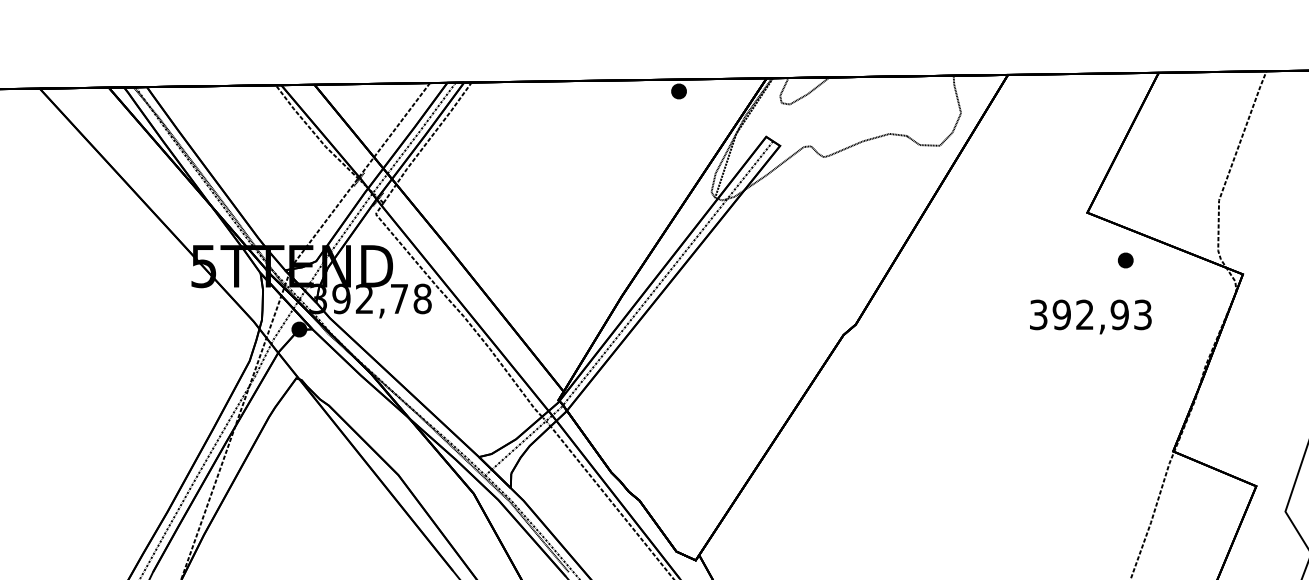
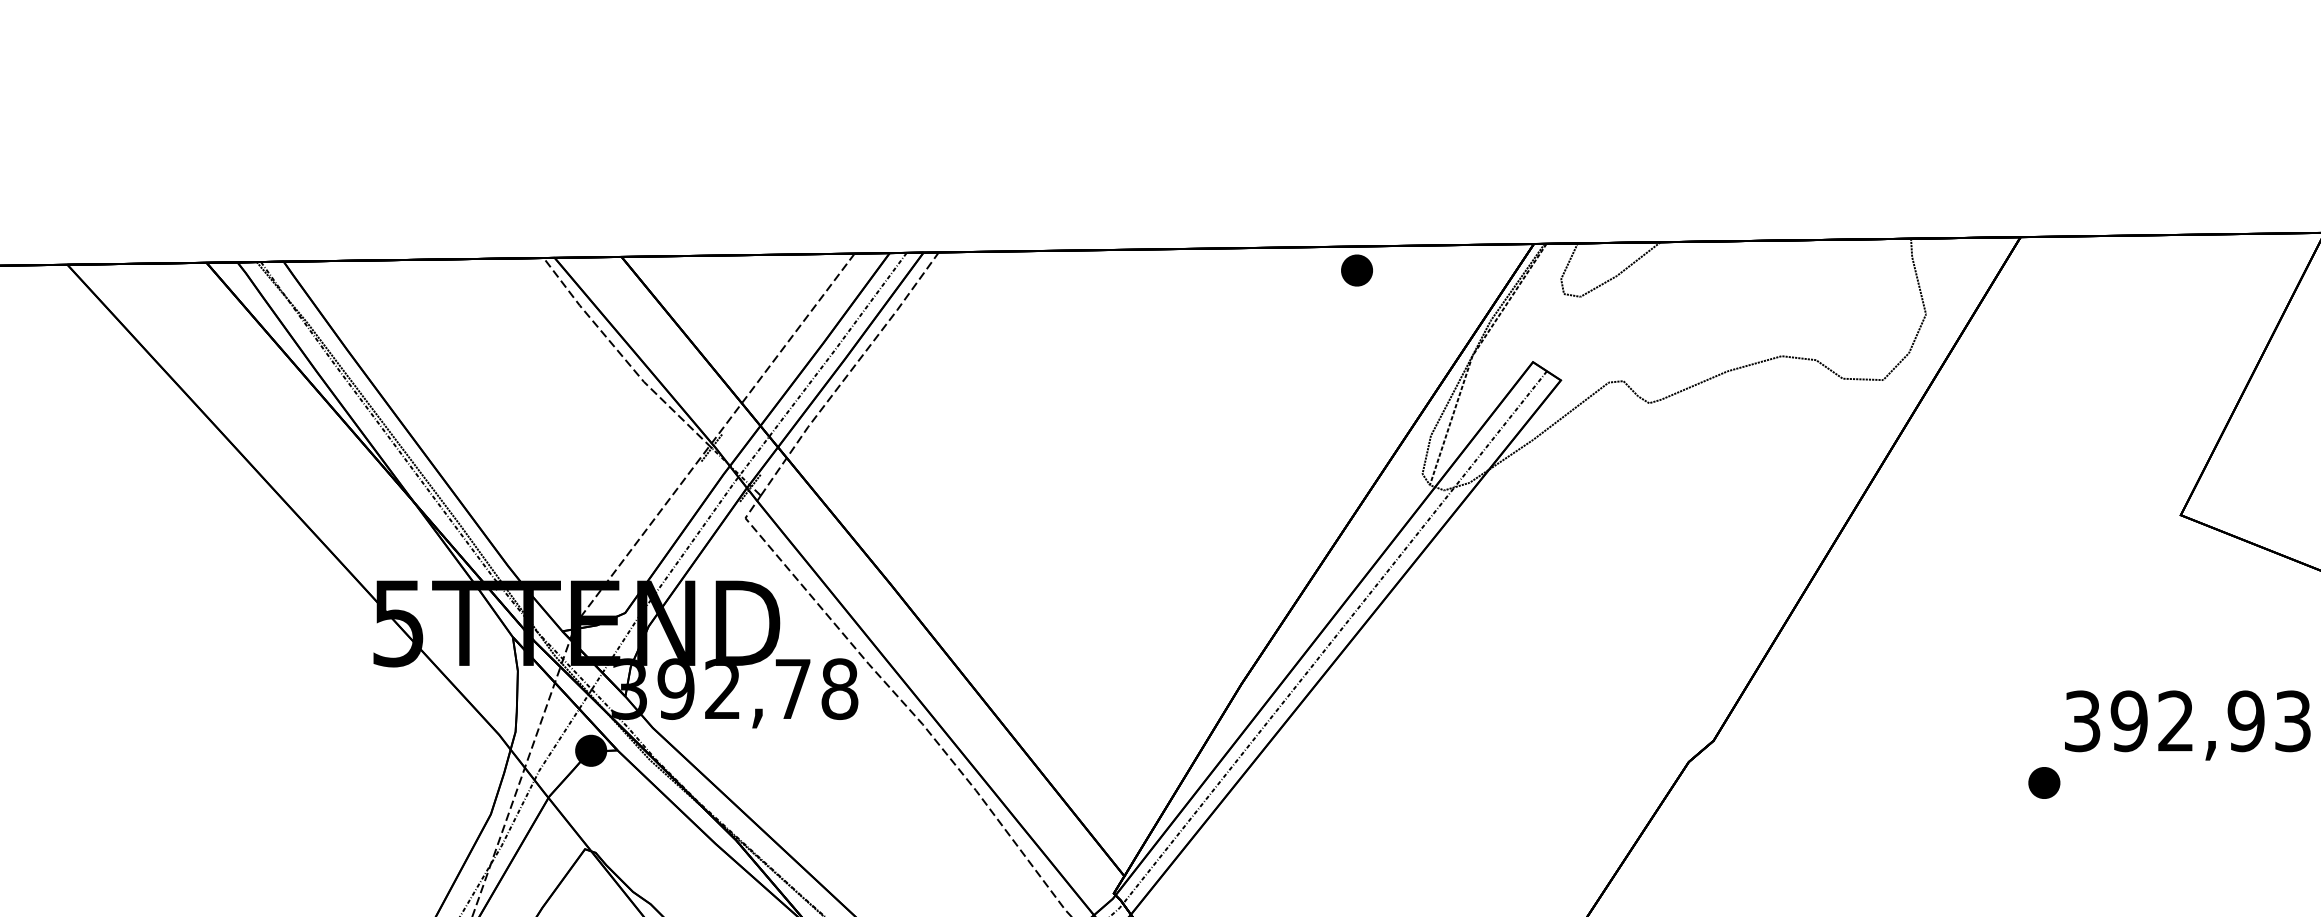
part: (1125, 260) -> (2043, 782), moved

